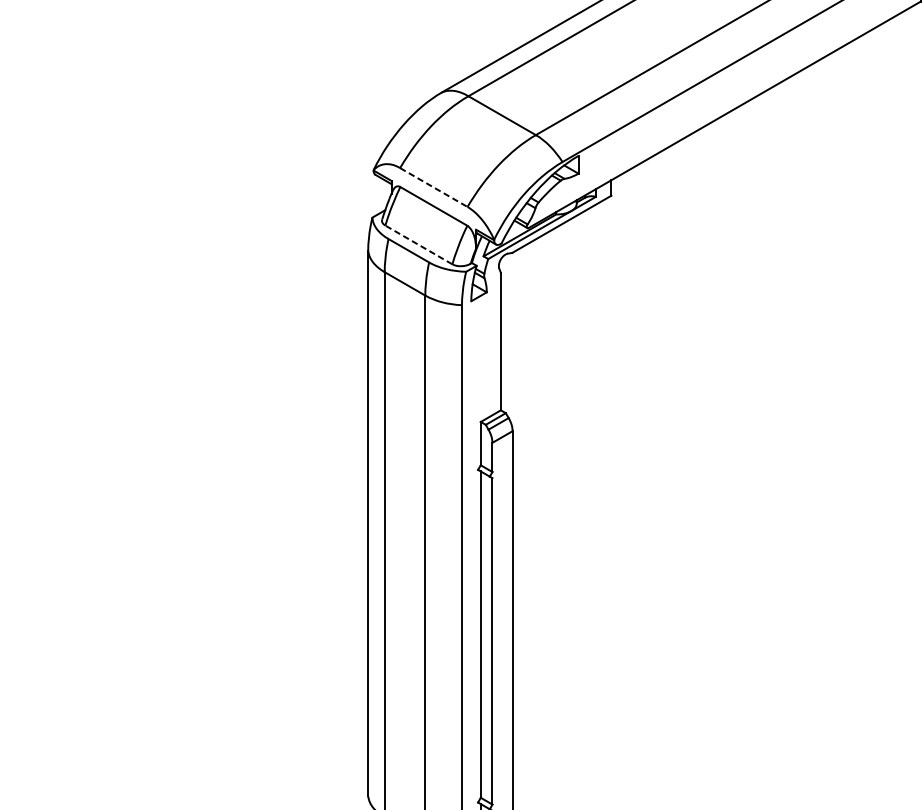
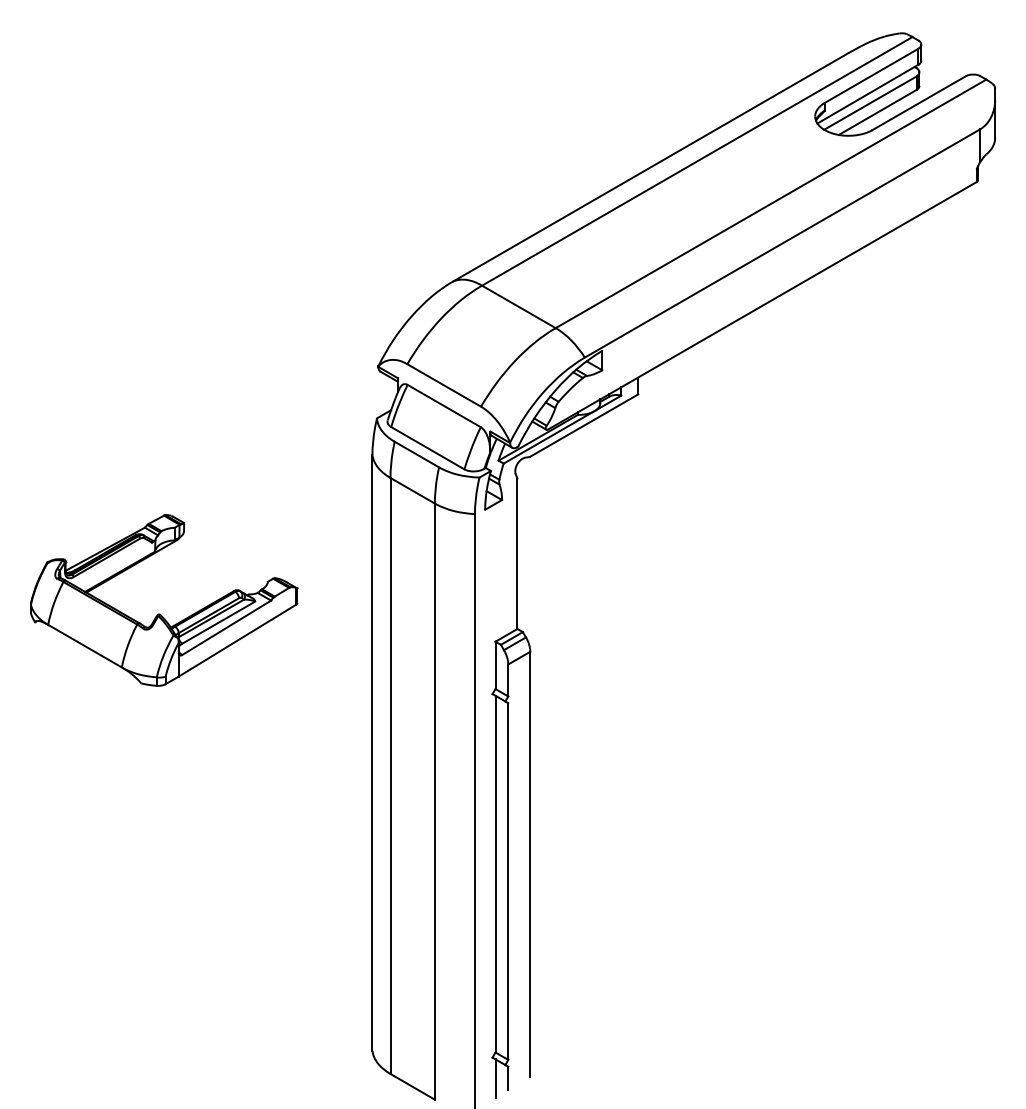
line: (434, 187) -> (444, 385), dashed -> solid
line: (418, 245) -> (427, 448), dashed -> solid
part: (173, 396) -> (159, 613), added

